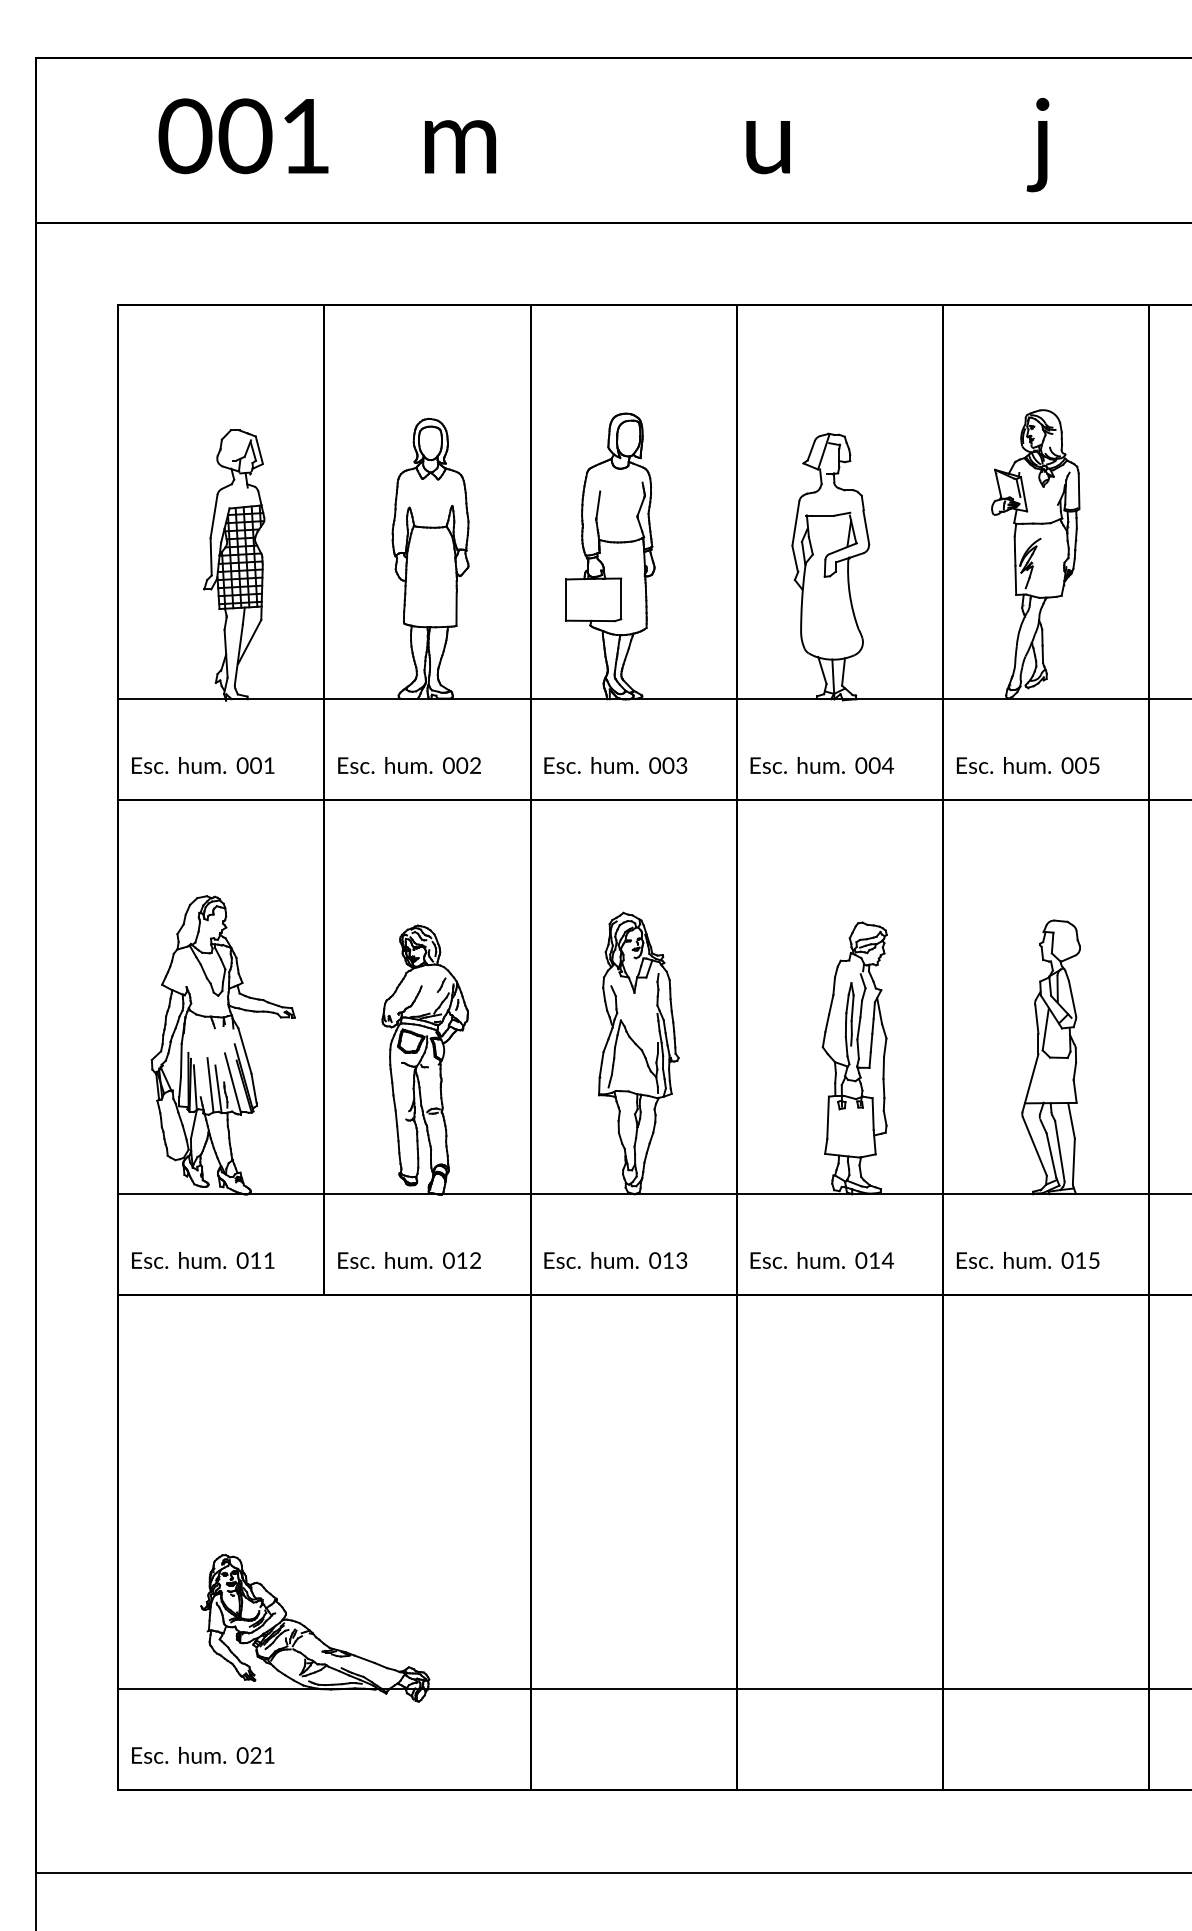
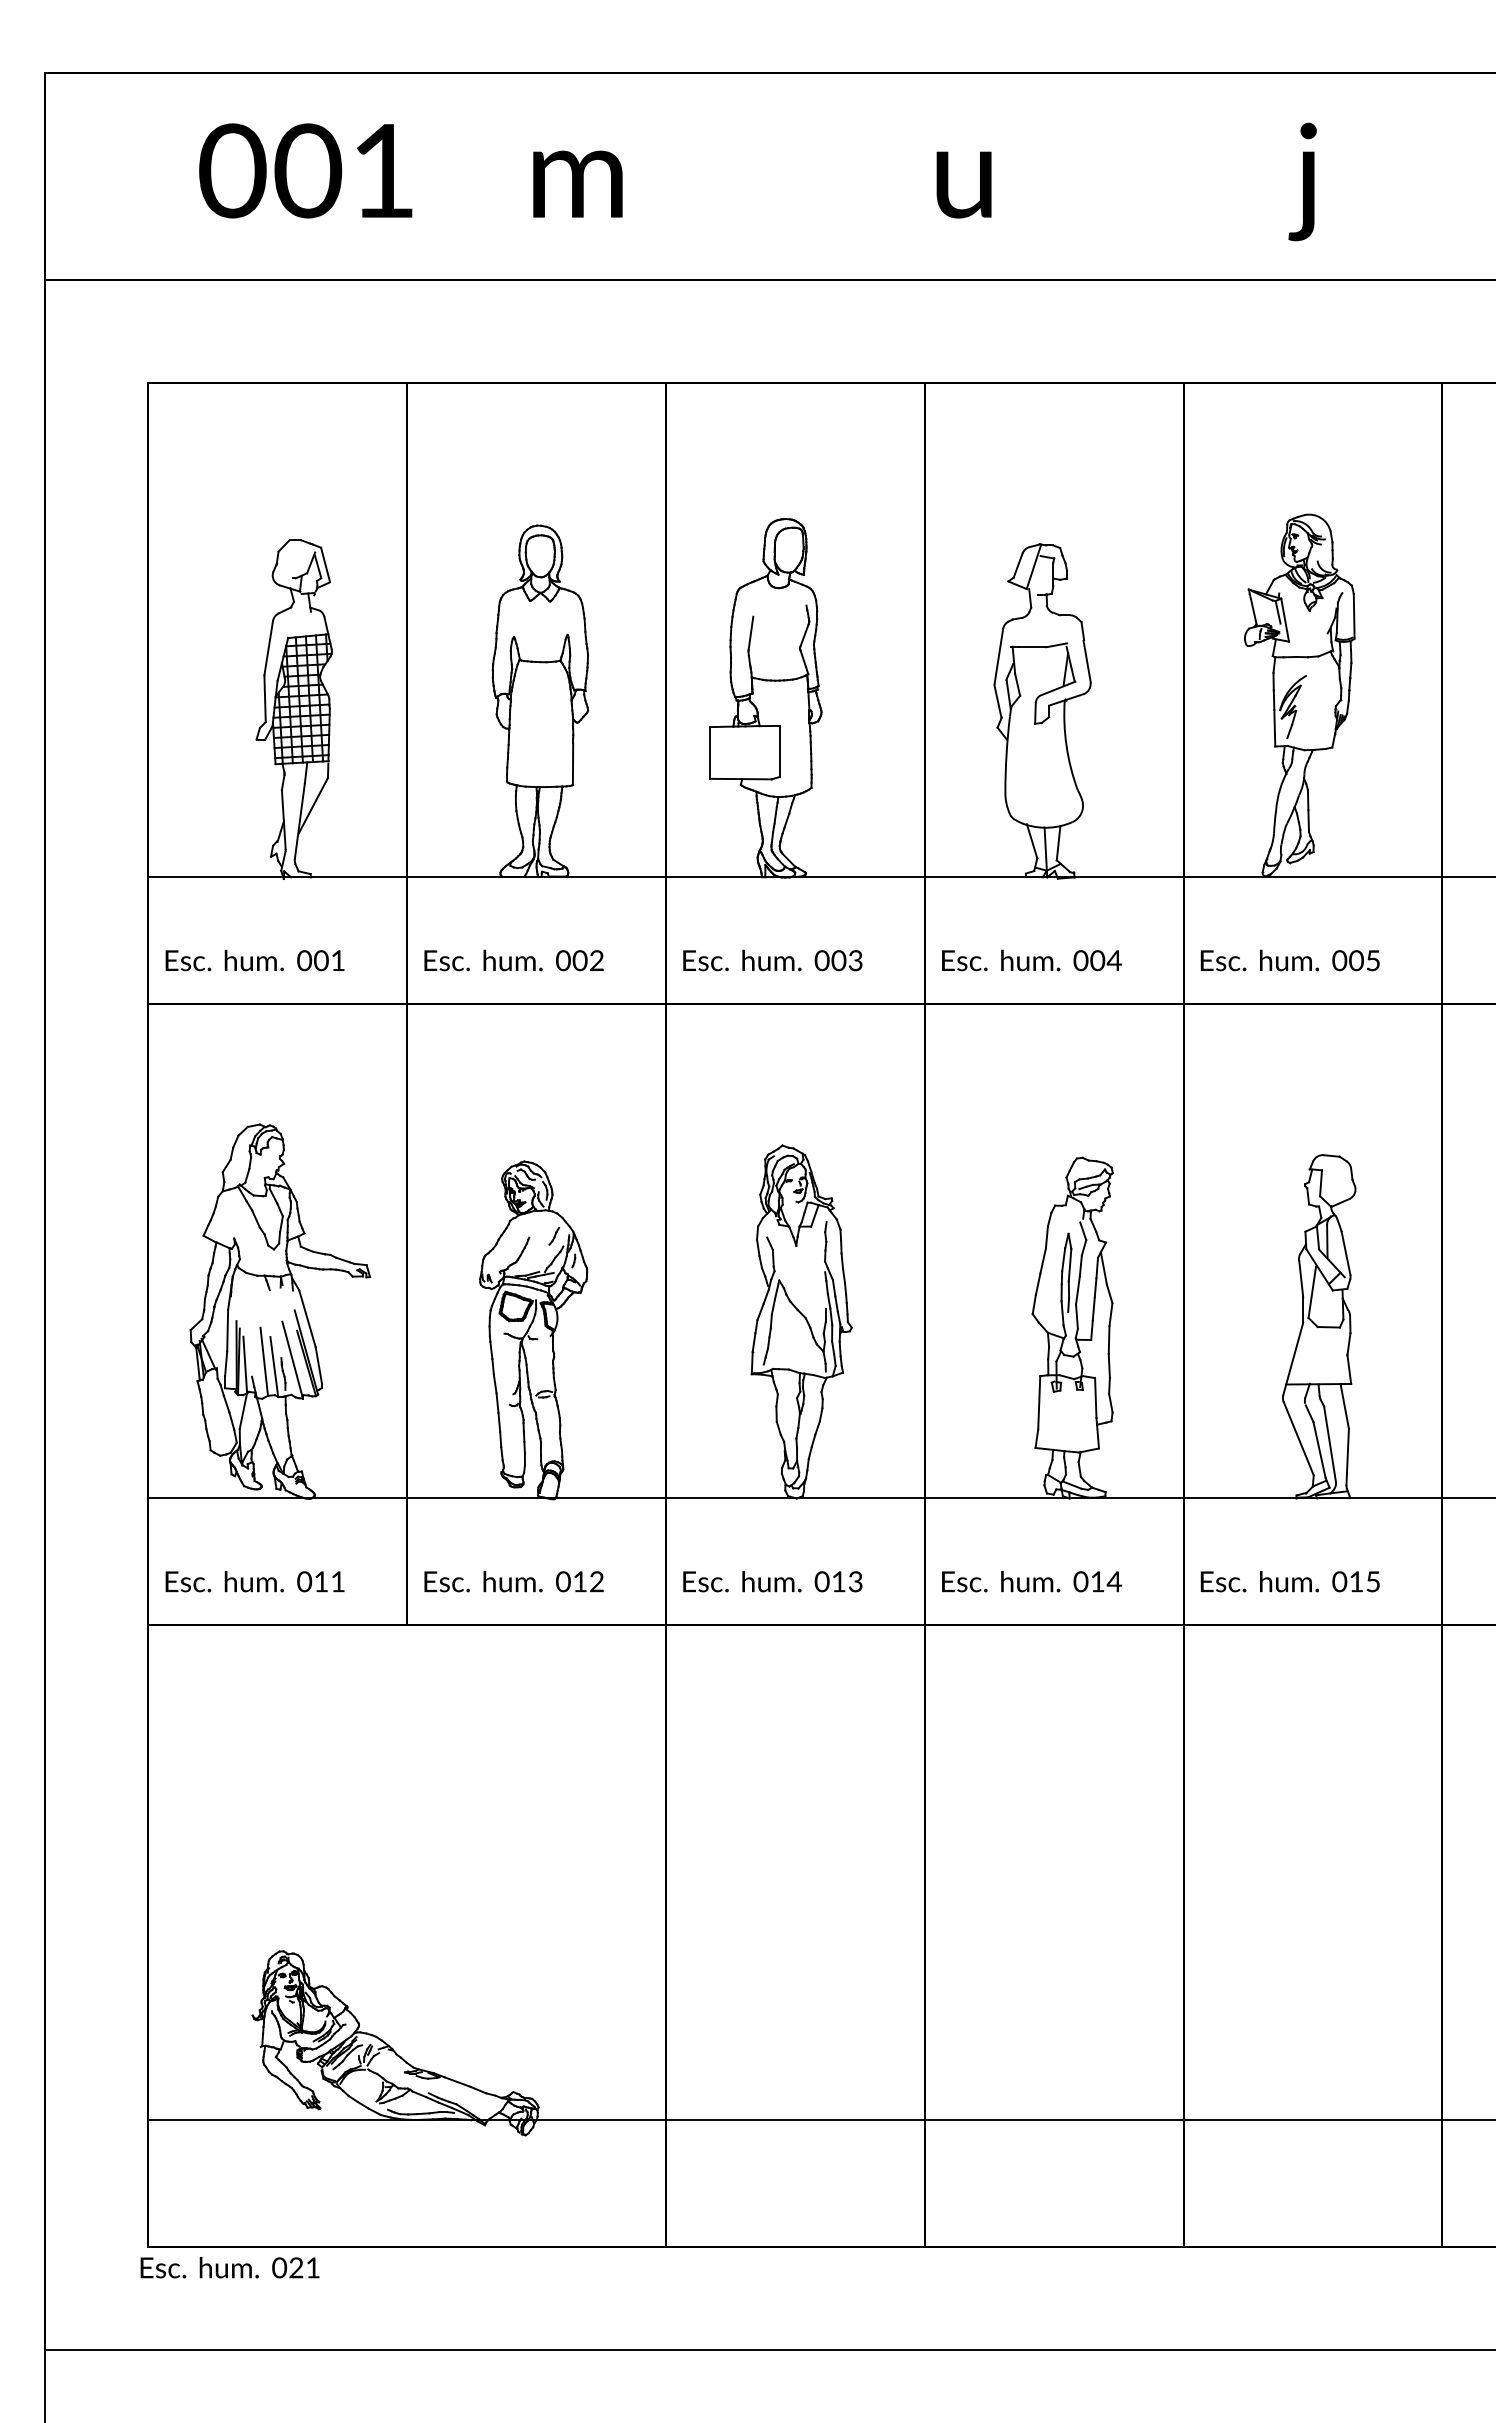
text: (202, 1755) -> (229, 2267), moved

